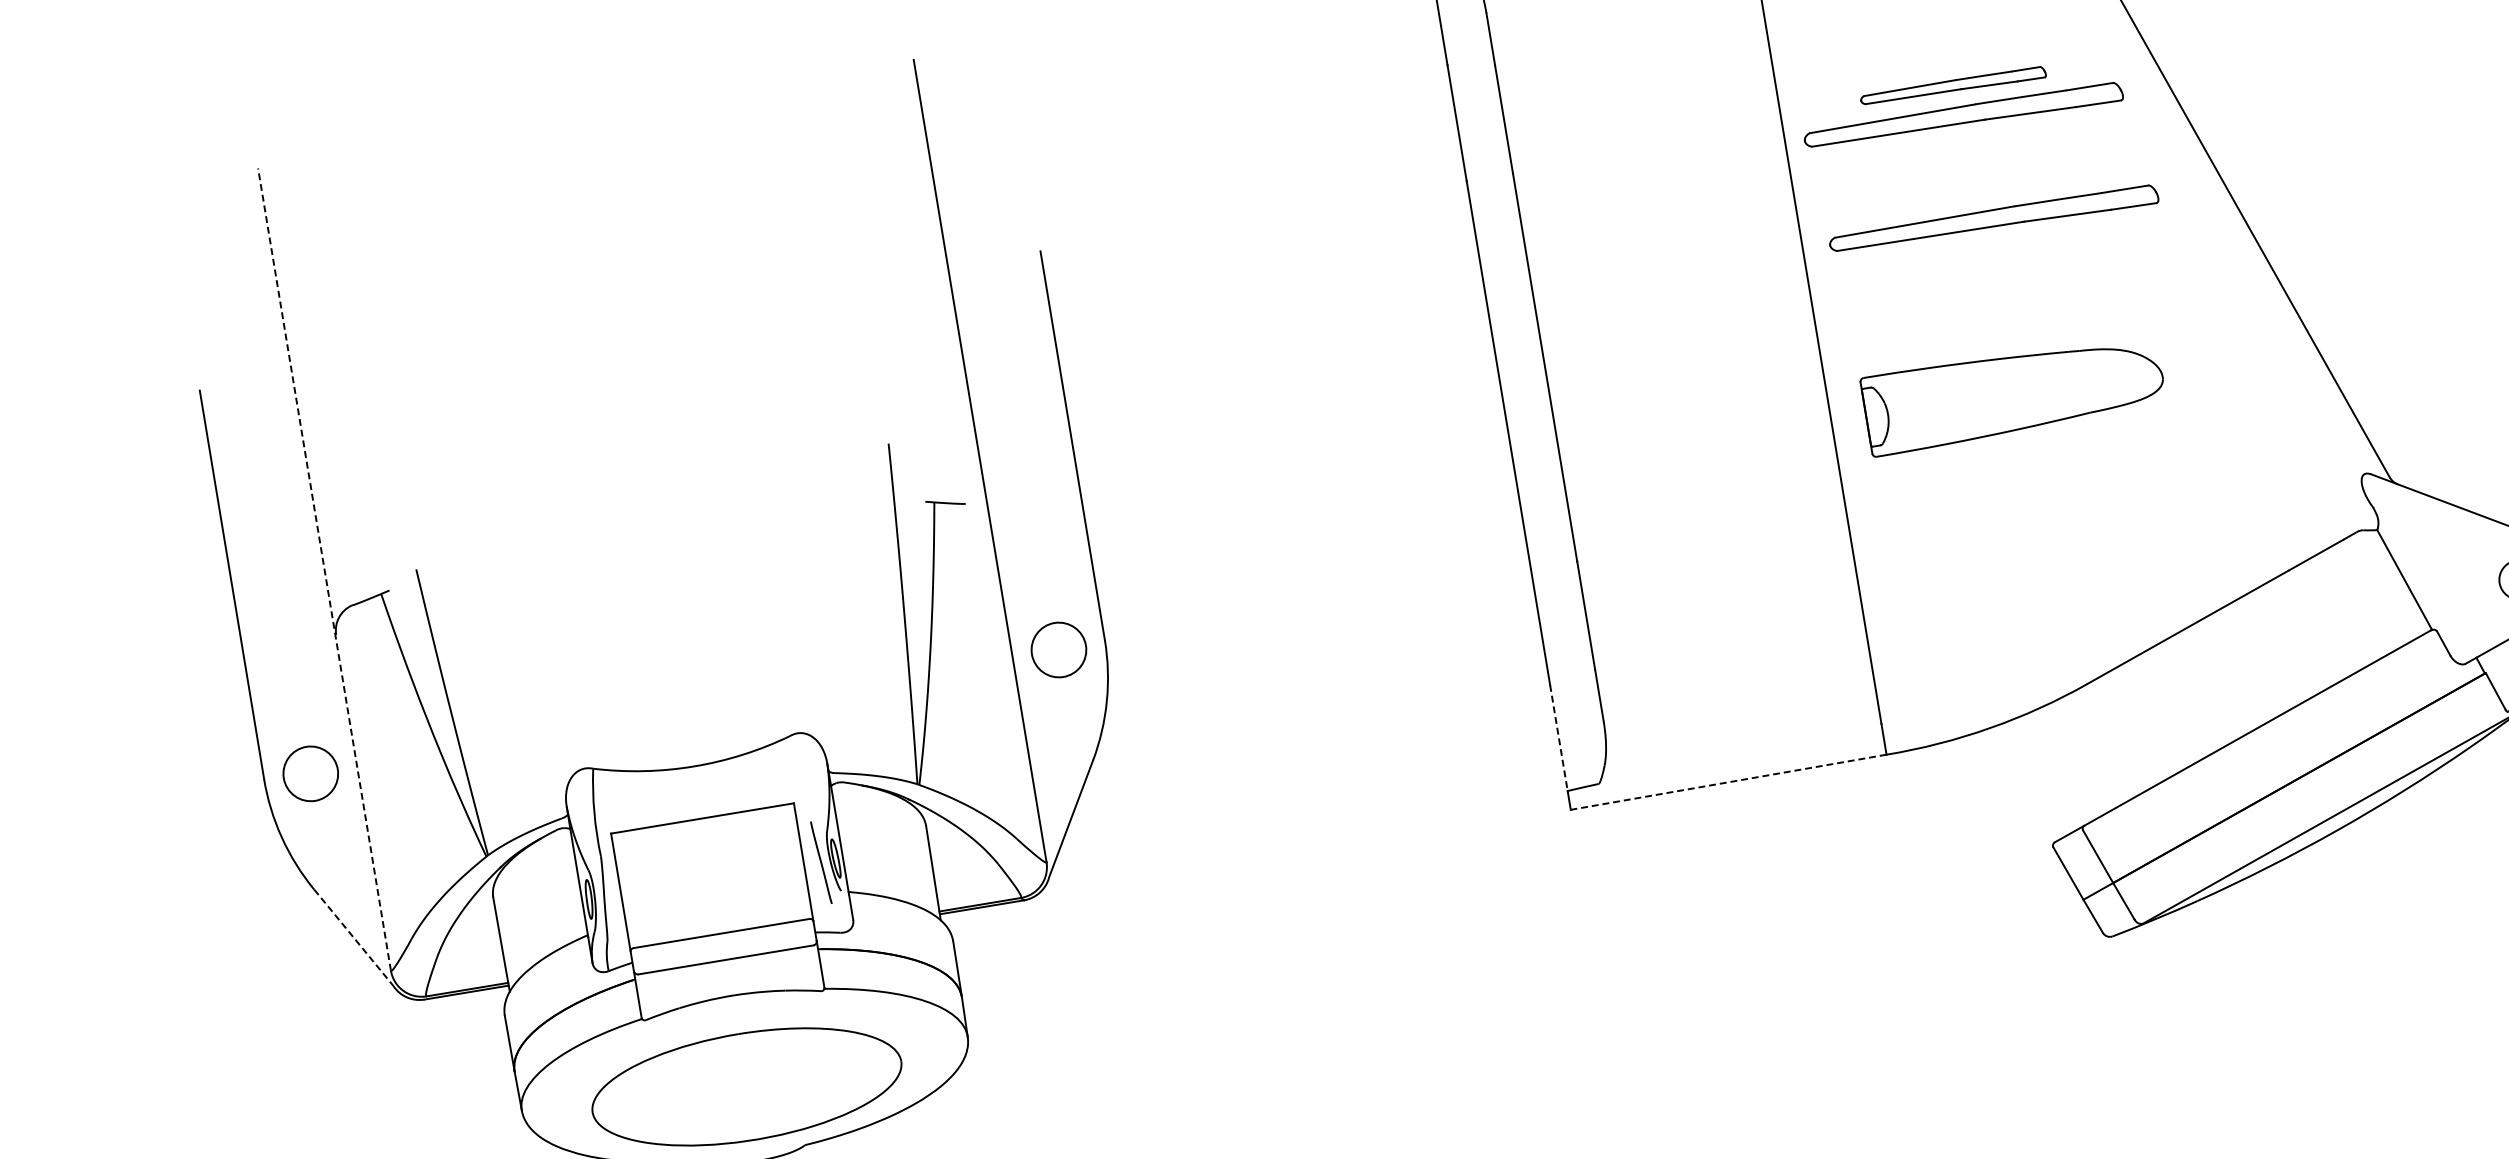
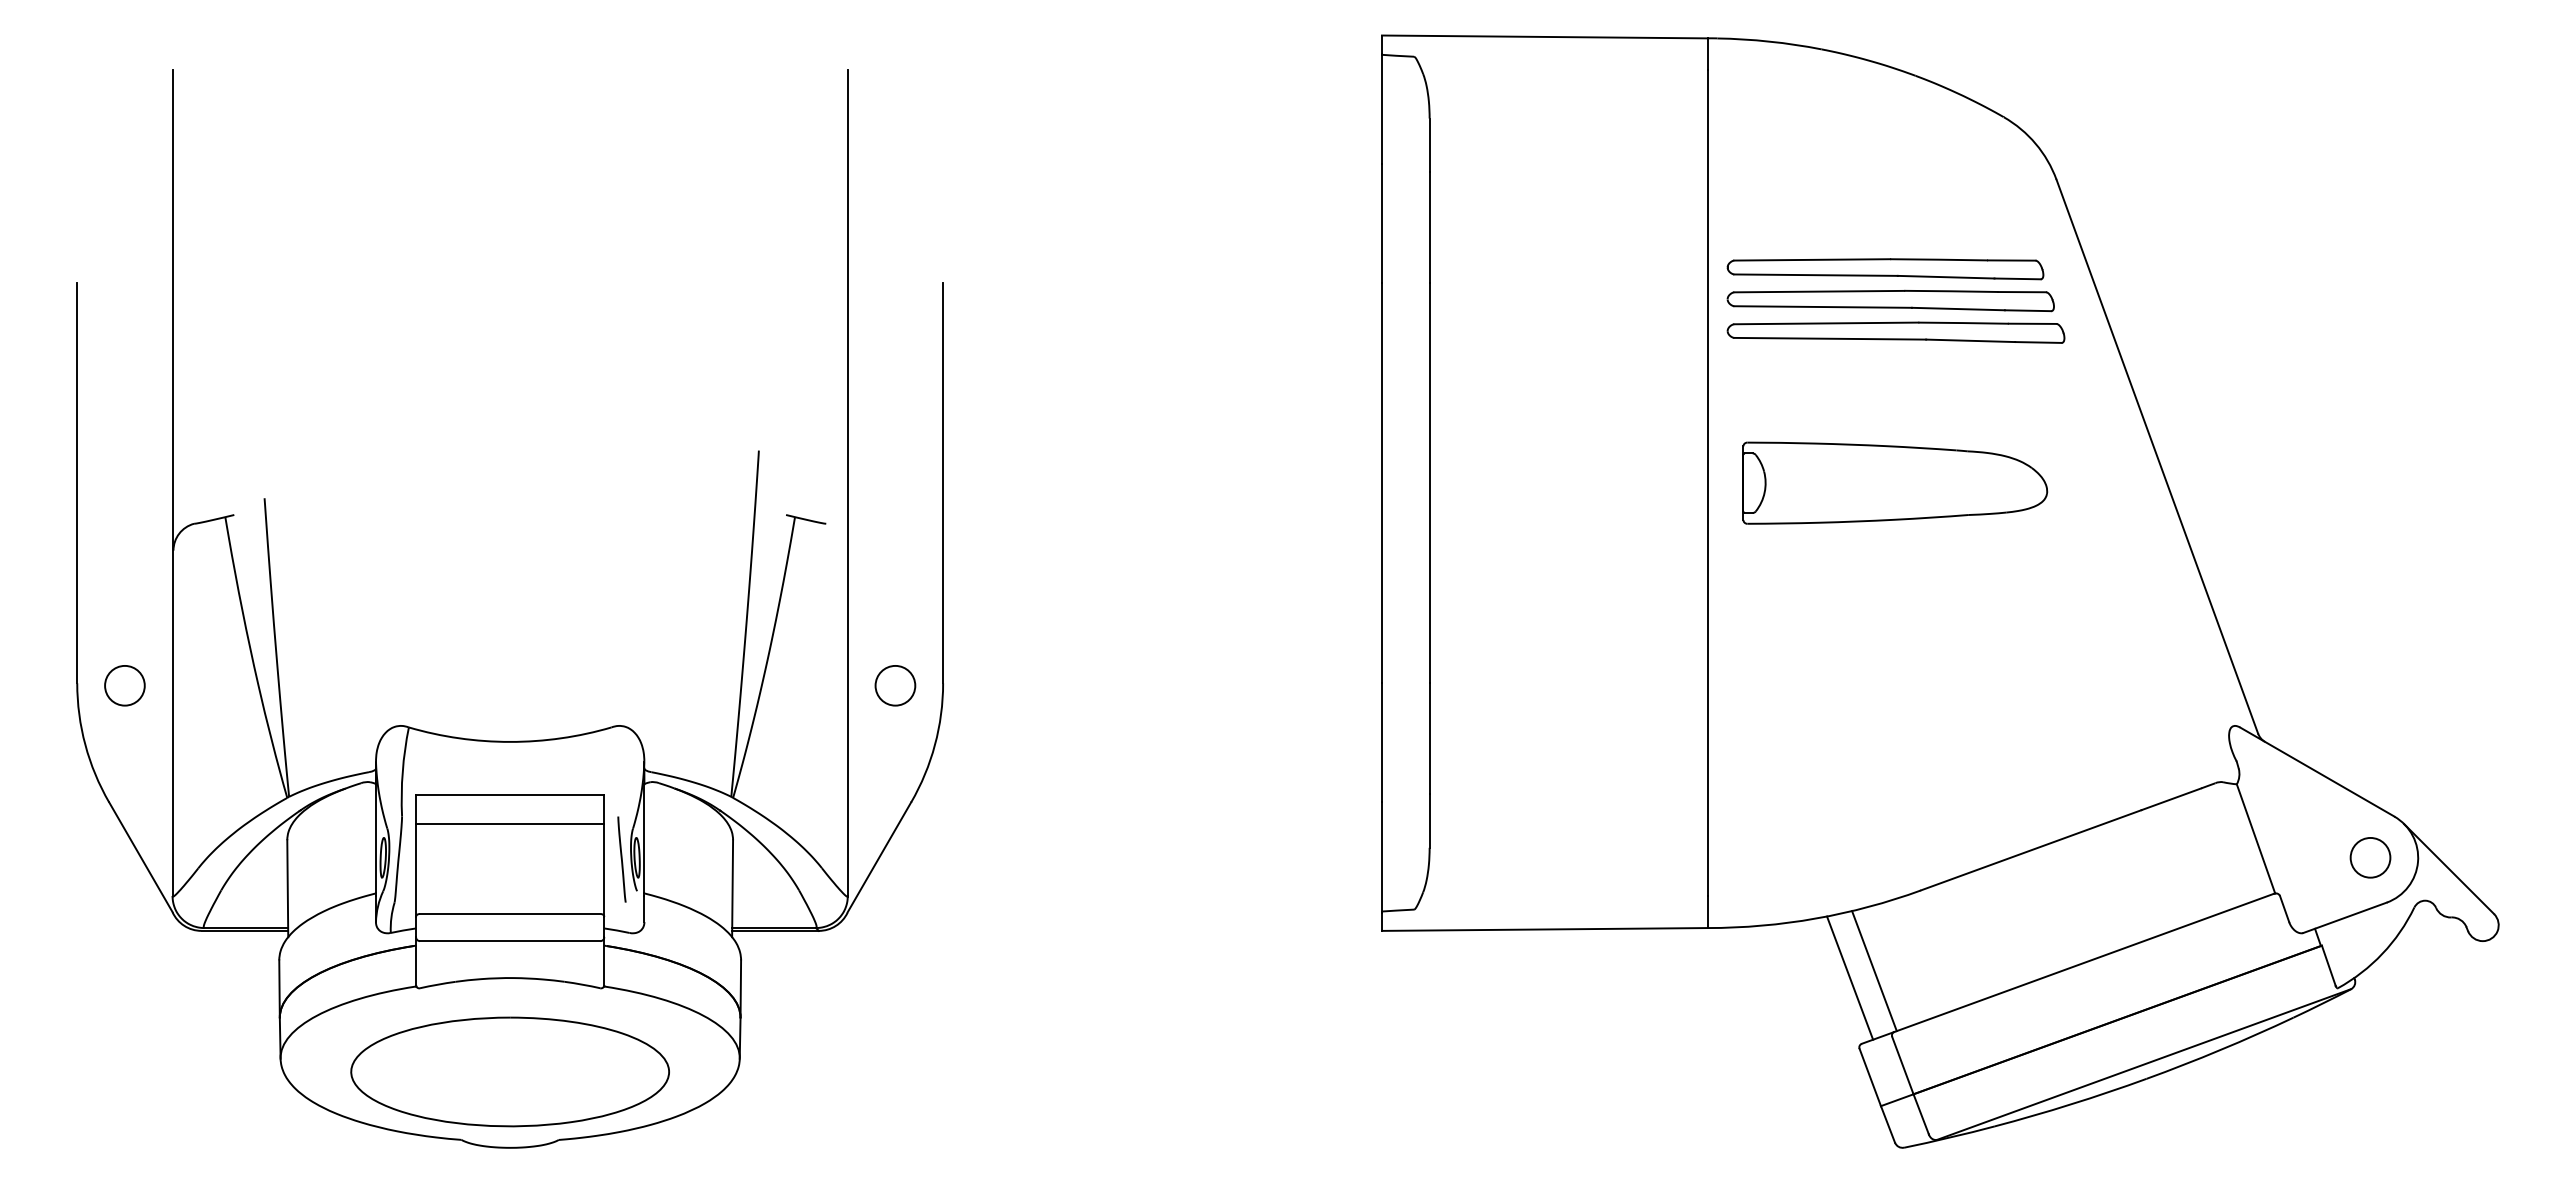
part: (1953, 86) -> (1885, 269), size x1.67
part: (1993, 219) -> (1895, 332), moved
part: (2014, 392) -> (1895, 482), moved
line: (324, 568) -> (172, 482), dashed -> solid
circle: (1058, 649) -> (895, 685), size x0.71
line: (1558, 737) -> (1381, 856), dashed -> solid
line: (2055, 770) -> (1874, 971), added
circle: (310, 773) -> (124, 685), size x0.71
line: (2033, 779) -> (1850, 977), added
line: (1728, 782) -> (1544, 929), dashed -> solid
line: (707, 846) -> (510, 824), added
line: (354, 937) -> (141, 857), dashed -> solid

